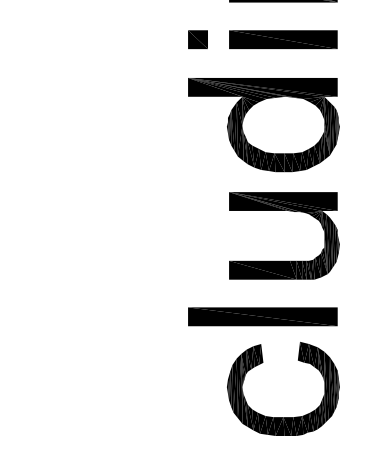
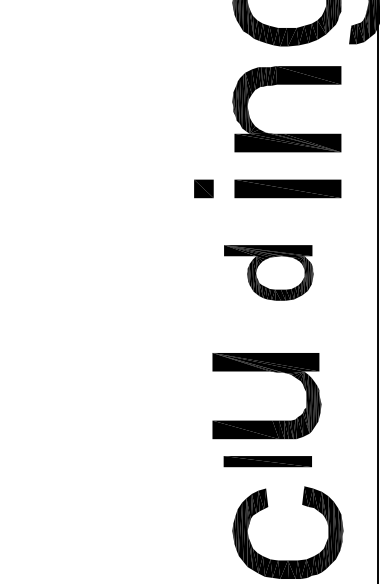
part: (263, 124) -> (268, 272), size x0.6
part: (283, 260) -> (266, 420), moved
part: (262, 316) -> (267, 461), size x0.6

